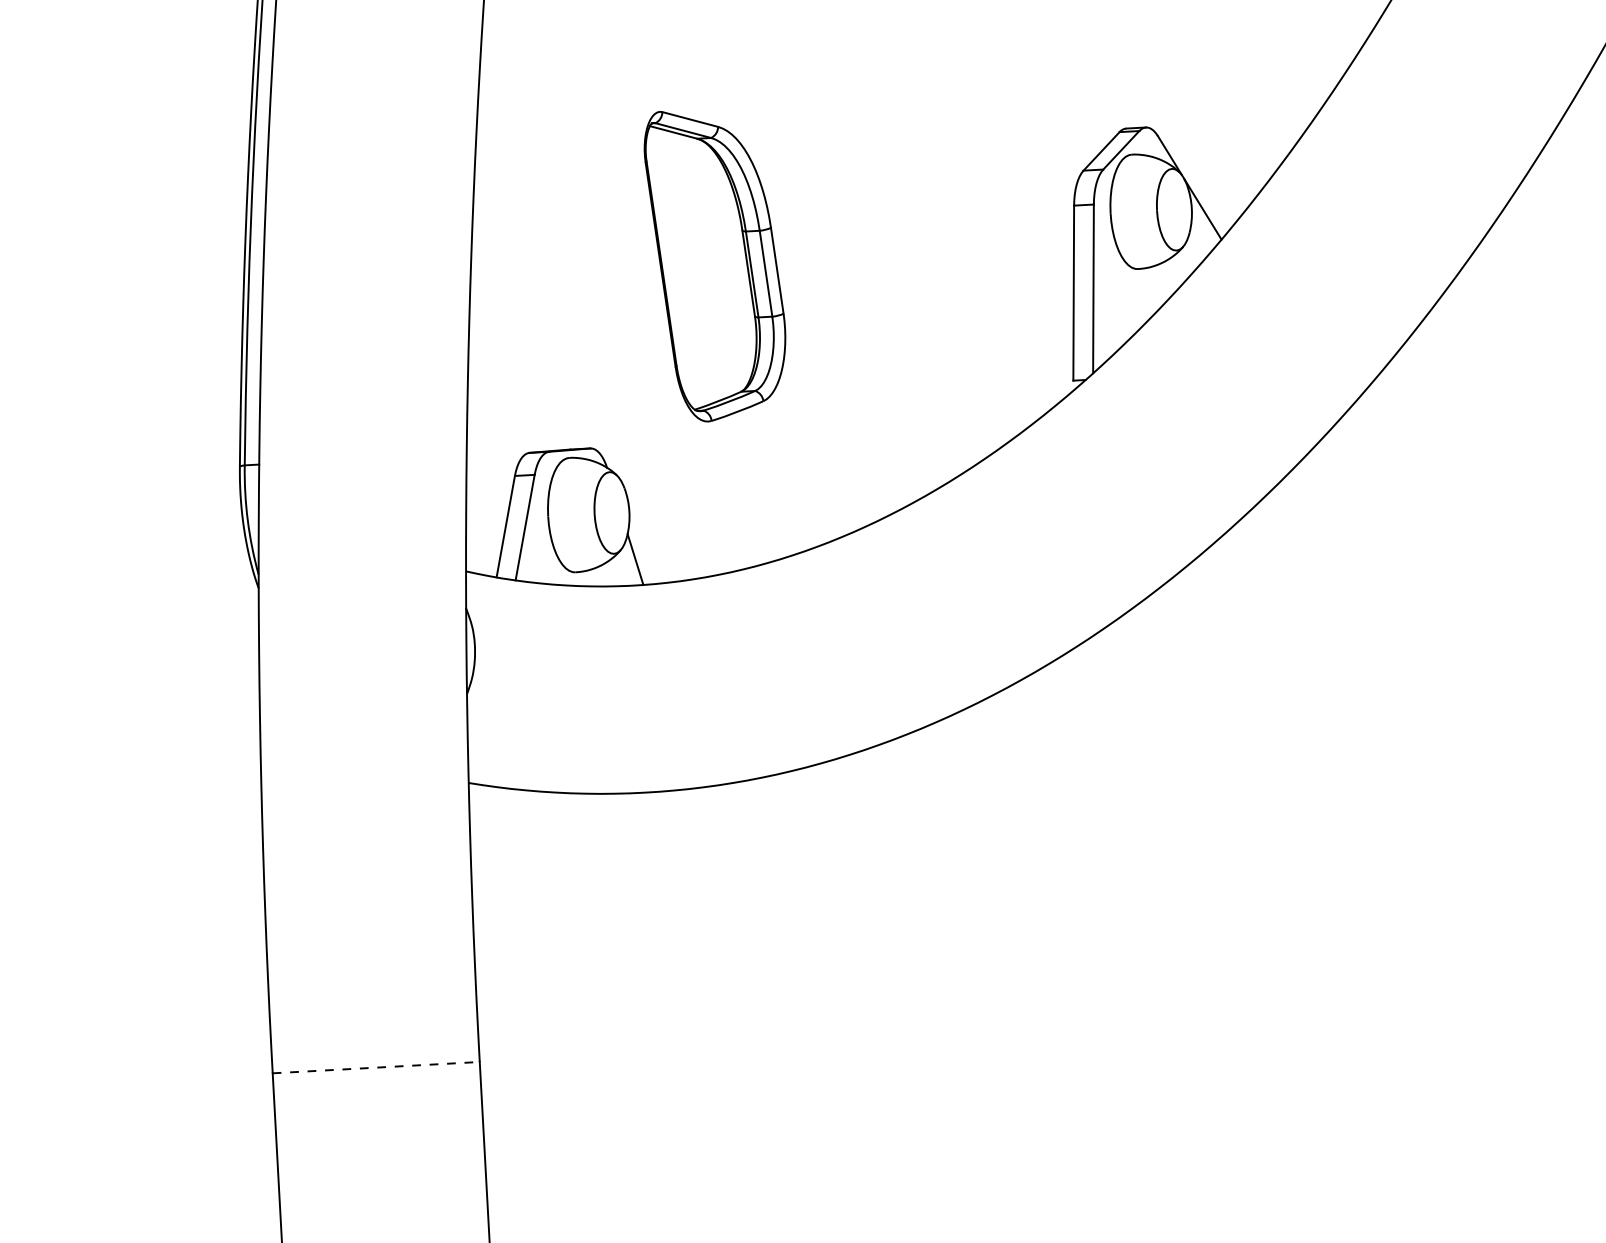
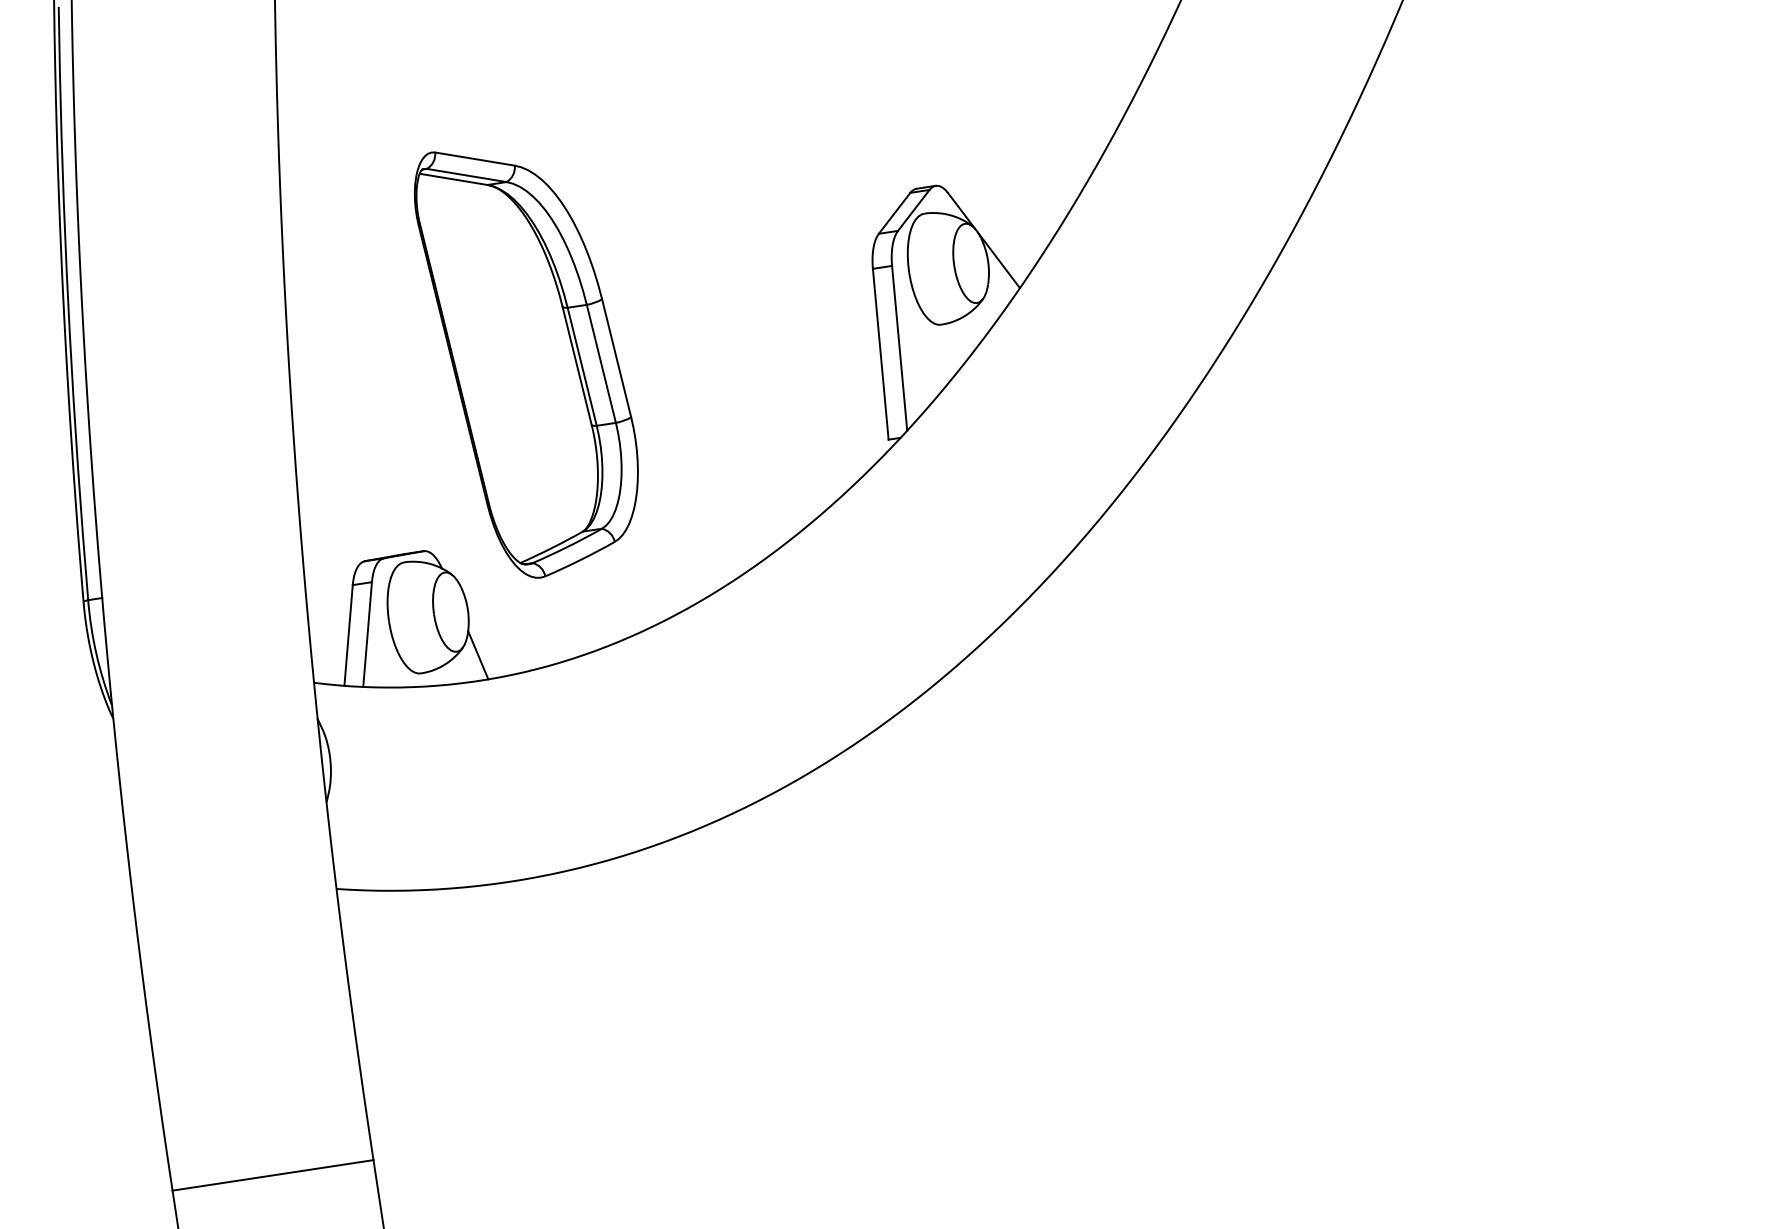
part: (711, 268) -> (525, 364), size x1.43
line: (376, 1067) -> (273, 1175), dashed -> solid

